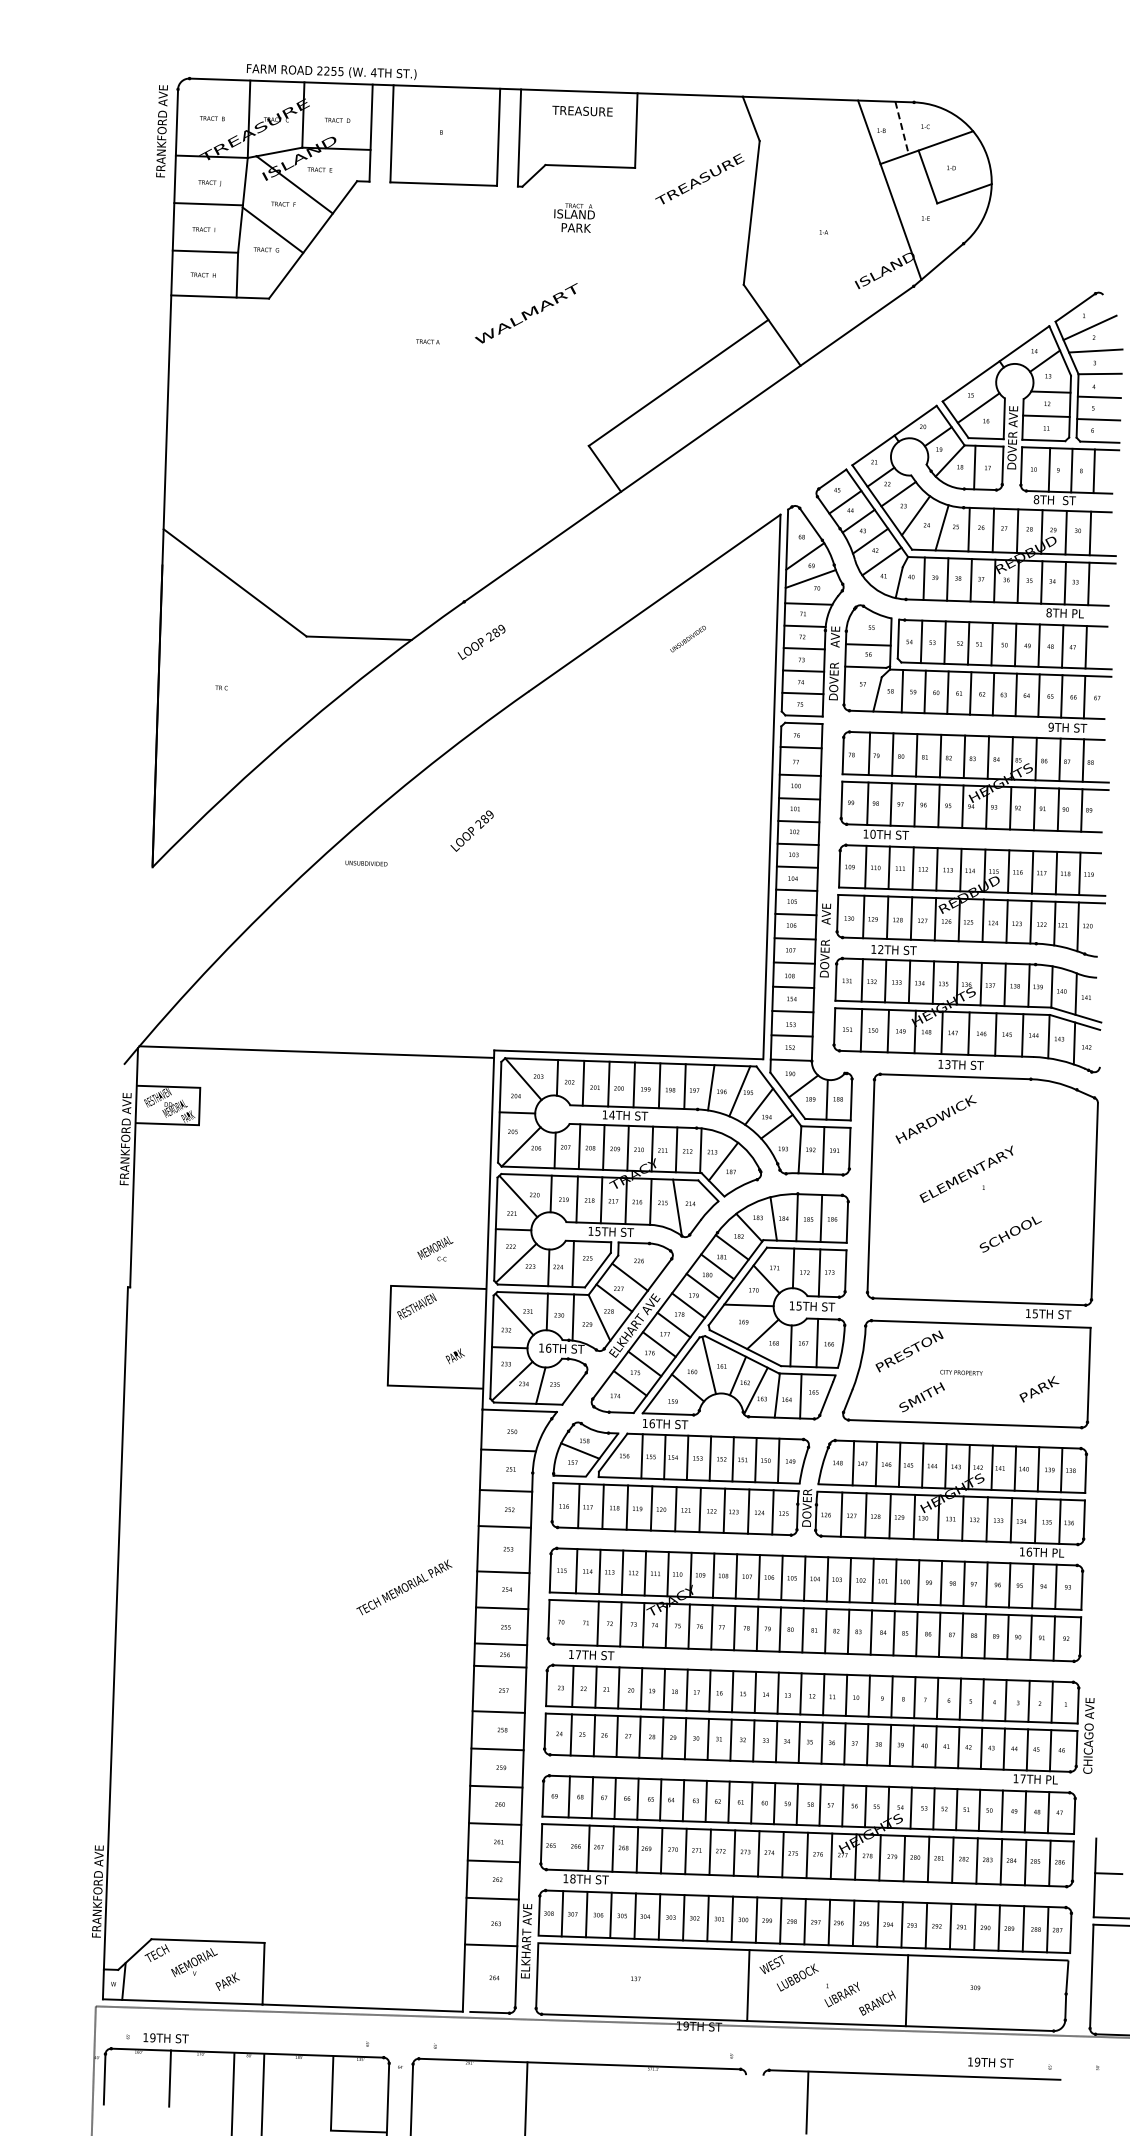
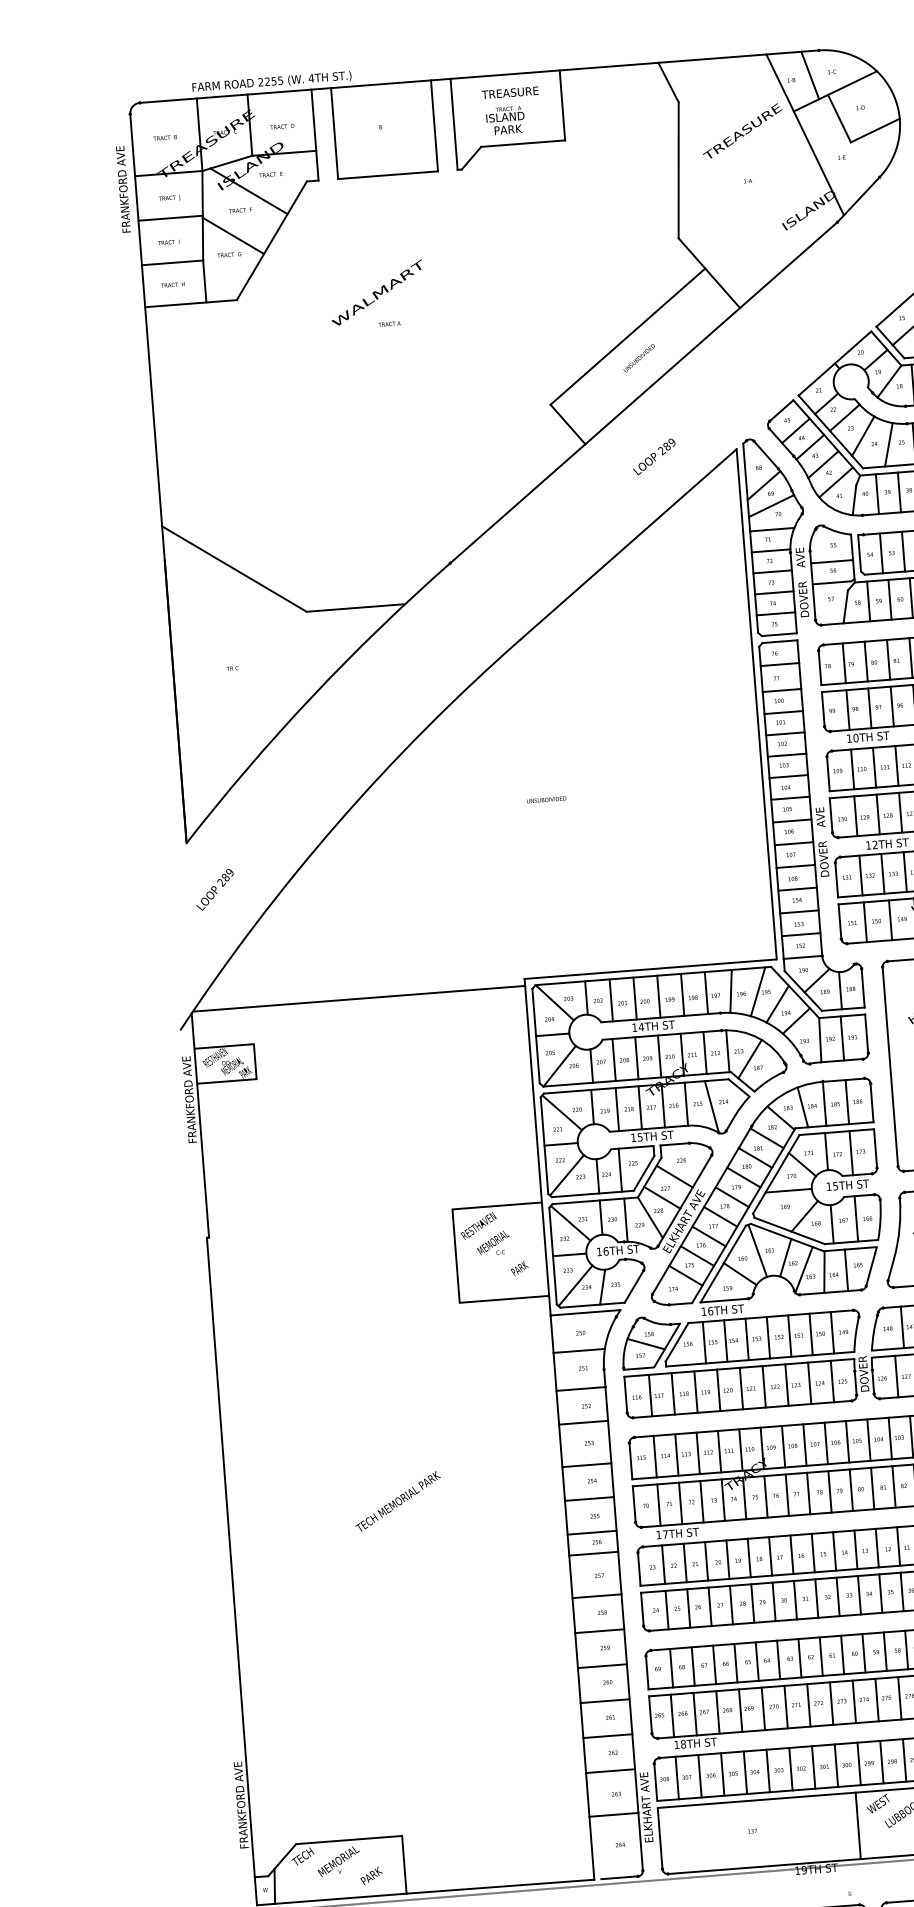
line: (902, 127) -> (810, 75), dashed -> solid
text: (161, 131) -> (122, 189), moved
text: (699, 178) -> (742, 130), moved
text: (574, 217) -> (505, 120), moved
text: (525, 313) -> (376, 293), moved
text: (687, 639) -> (638, 358), moved
text: (481, 641) -> (654, 456), moved
text: (471, 830) -> (214, 889), moved
text: (366, 863) -> (546, 799), moved
text: (435, 1248) -> (493, 1243), moved
text: (404, 1587) -> (398, 1501), moved
line: (574, 1622) -> (658, 1504), added
line: (564, 1847) -> (672, 1715), added

